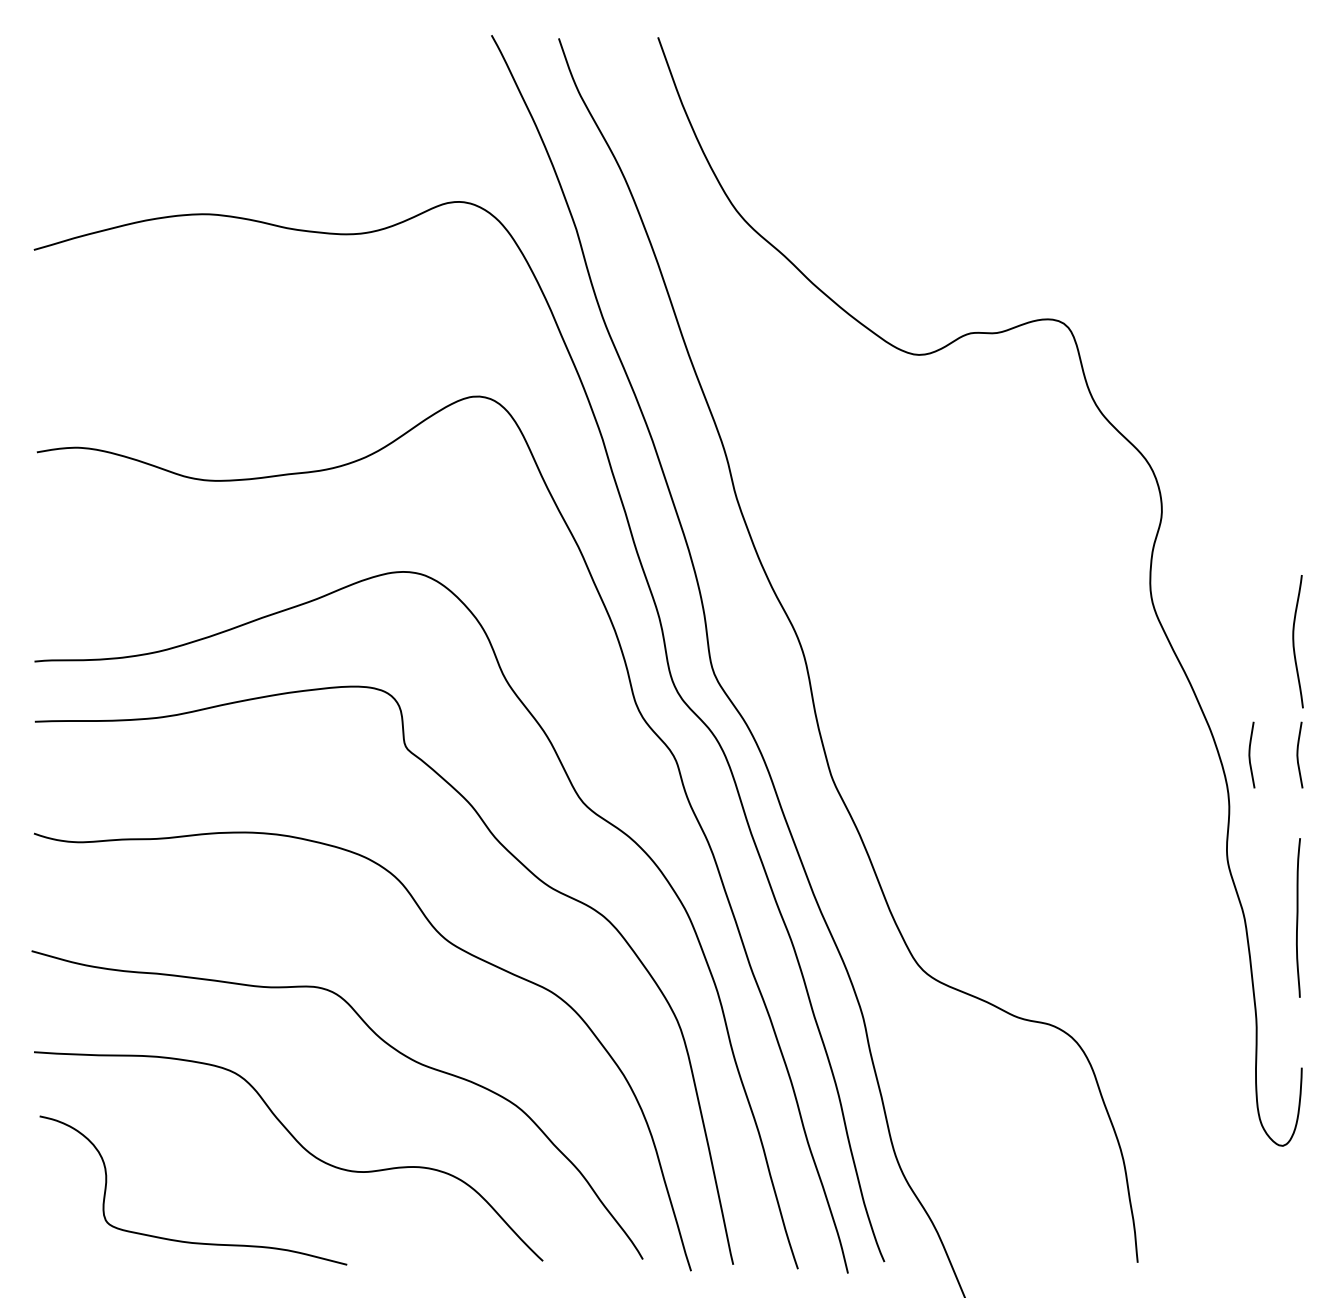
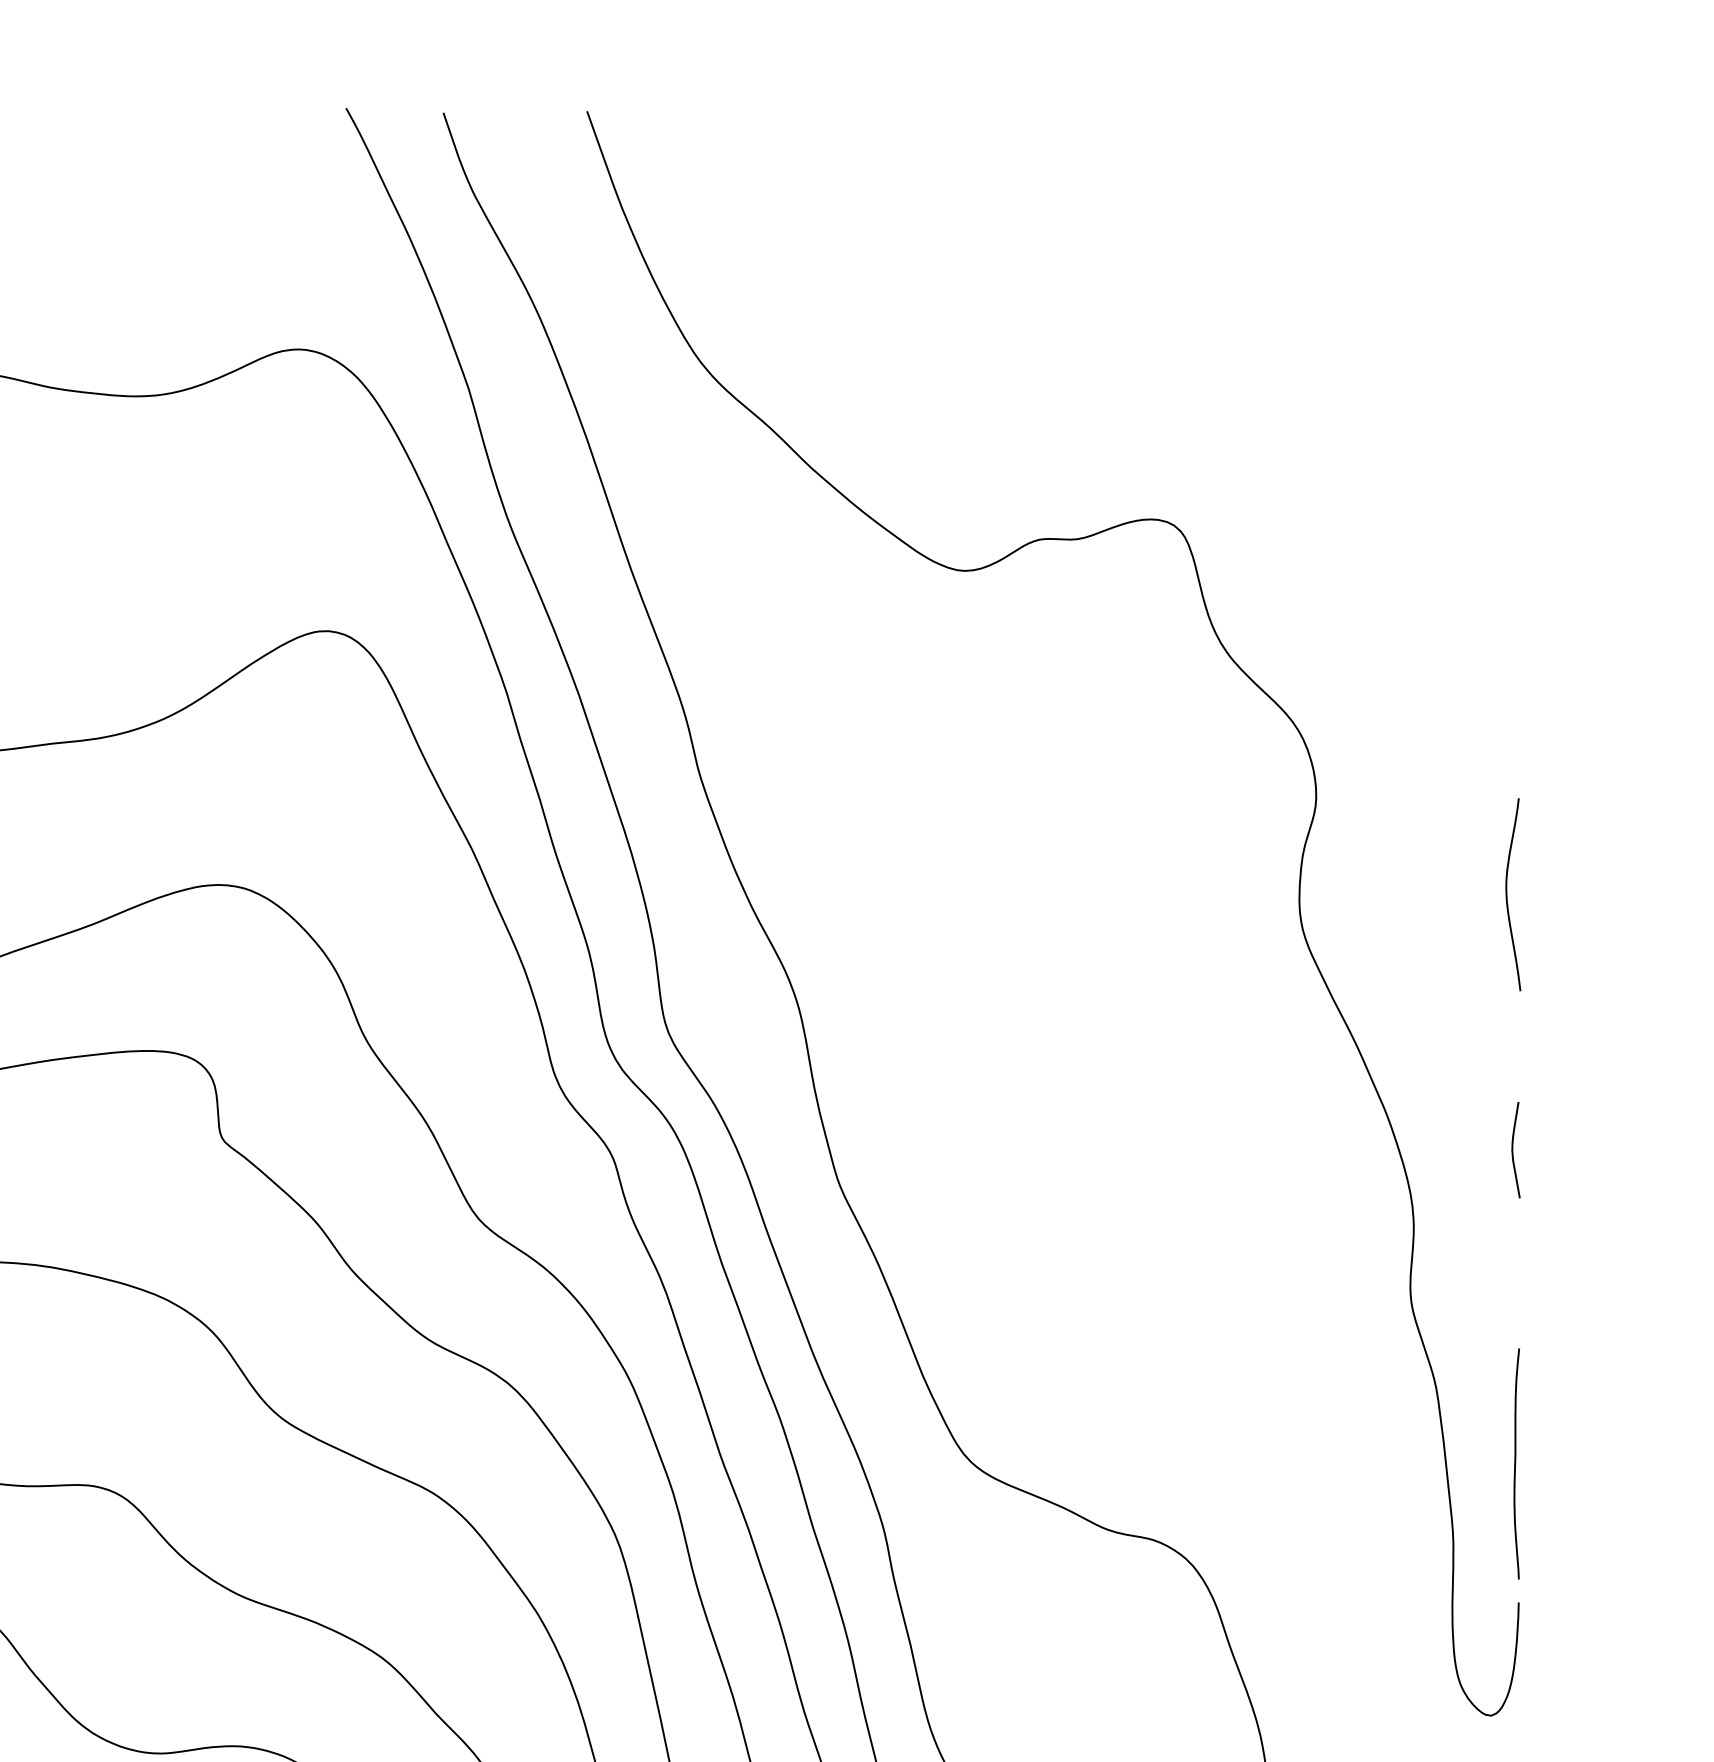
curve: (1294, 641) -> (1508, 894), moved
curve: (1250, 754) -> (1444, 1149), removed
curve: (1298, 917) -> (1516, 1463), moved

